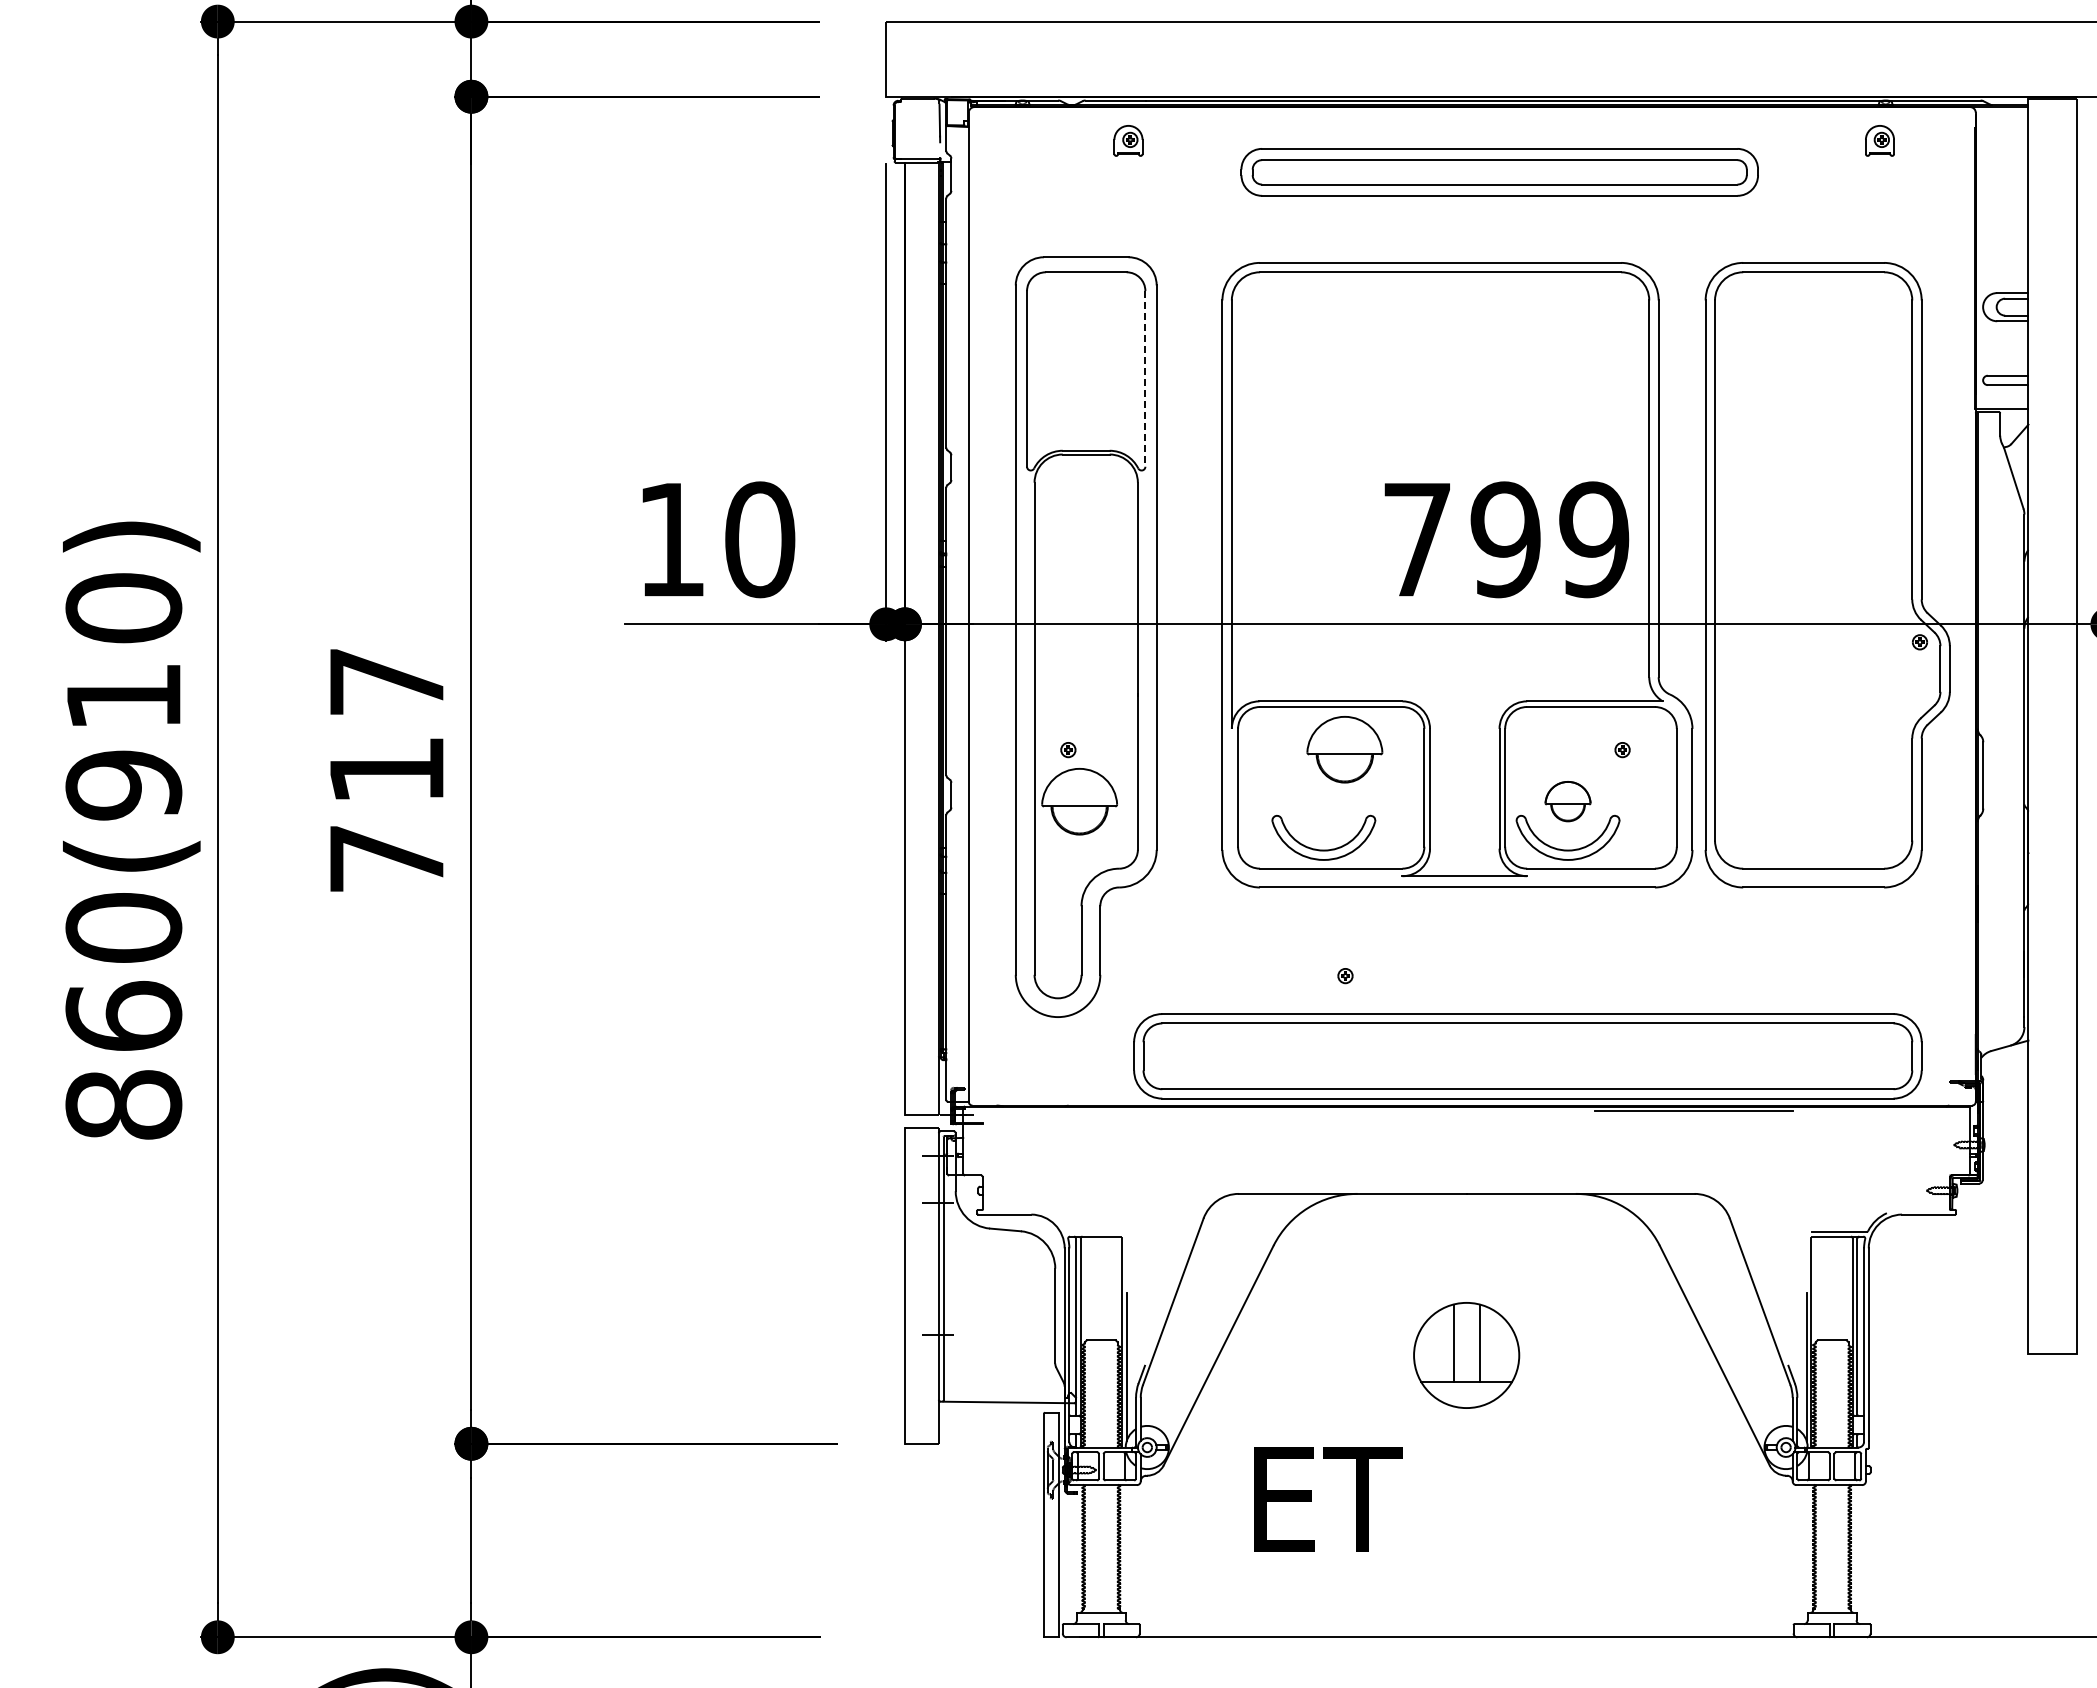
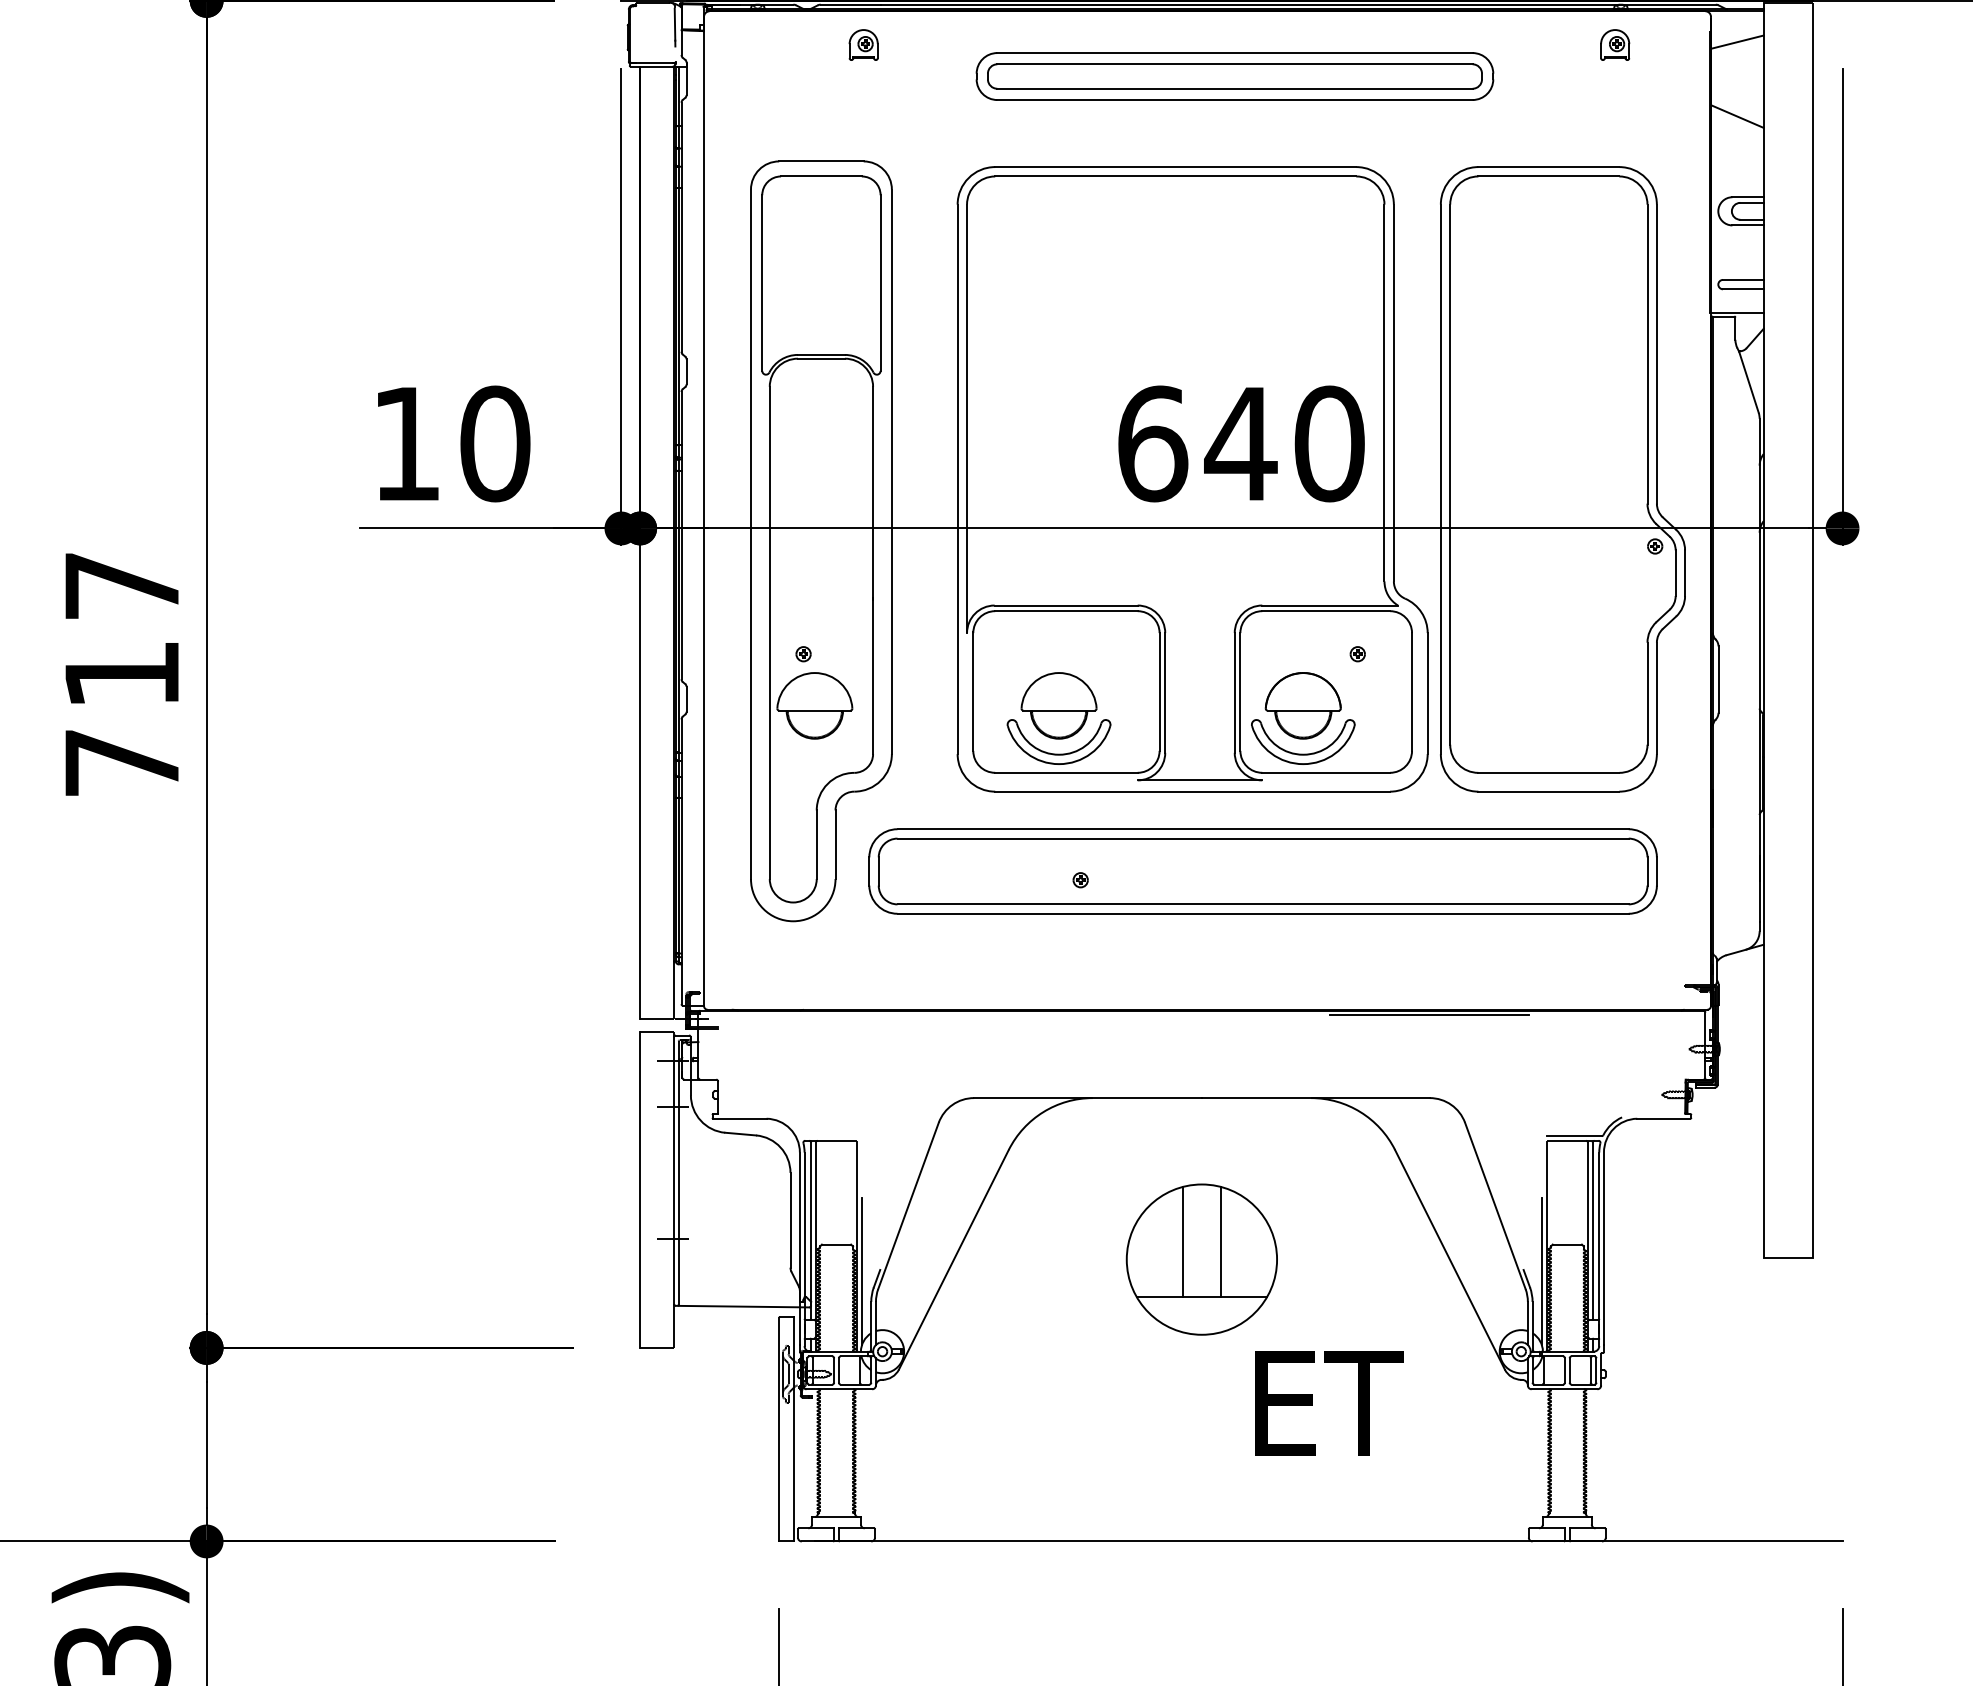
line: (2001, 137) -> (1736, 41), added
line: (2001, 212) -> (1736, 116), added
line: (1145, 378) -> (880, 282), dashed -> solid
text: (1506, 539) -> (1241, 443), 799 -> 640
part: (1344, 749) -> (1058, 705), moved
part: (1567, 801) -> (1302, 705), size x1.67
part: (1527, 1056) -> (1262, 871), moved
part: (1466, 1355) -> (1201, 1259), size x1.43
text: (1328, 1499) -> (1329, 1403), moved

